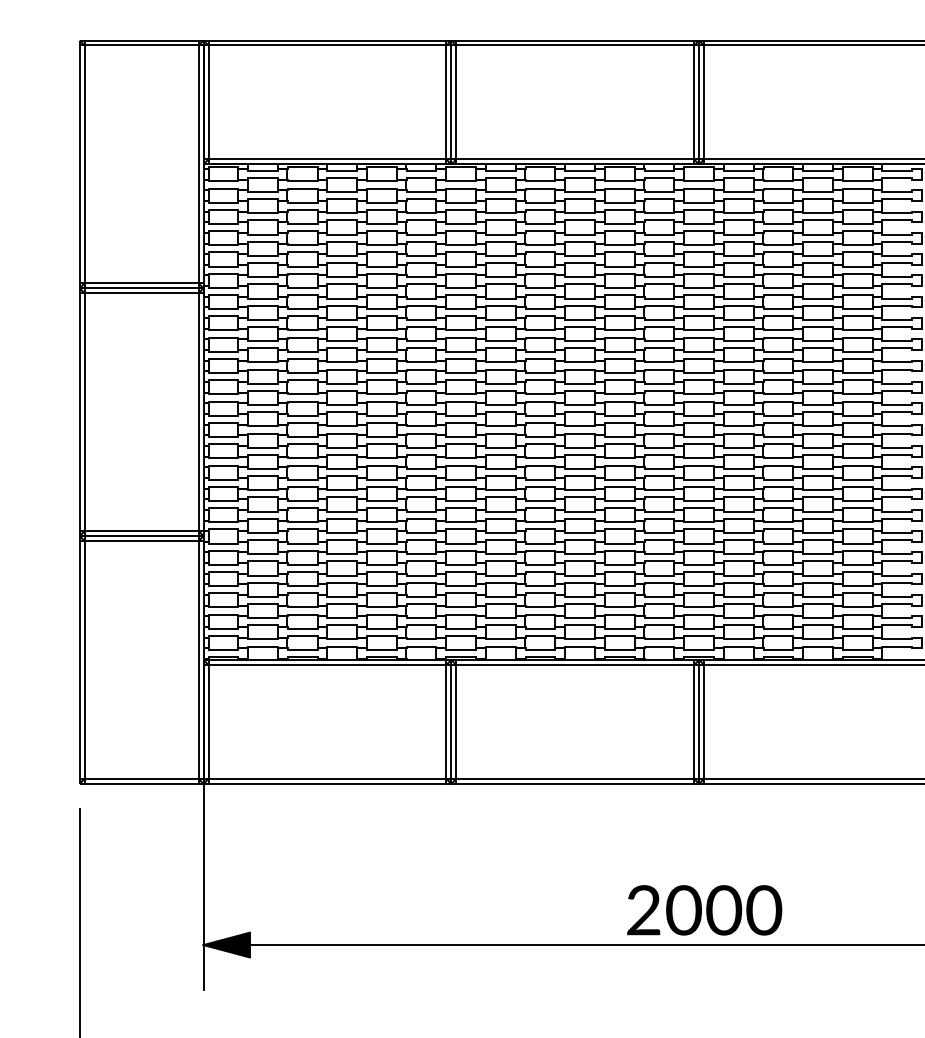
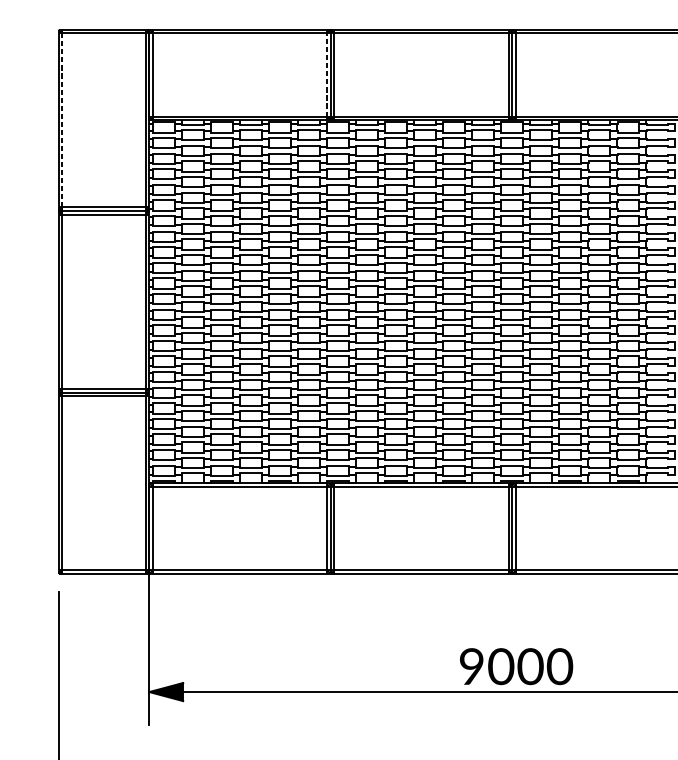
line: (446, 102) -> (327, 74), solid -> dashed
line: (84, 164) -> (62, 120), solid -> dashed
text: (643, 910) -> (471, 666), 2000 -> 9000

